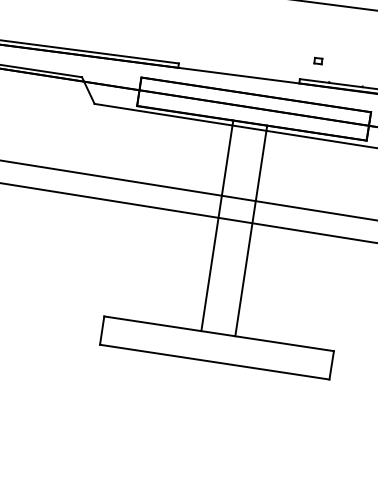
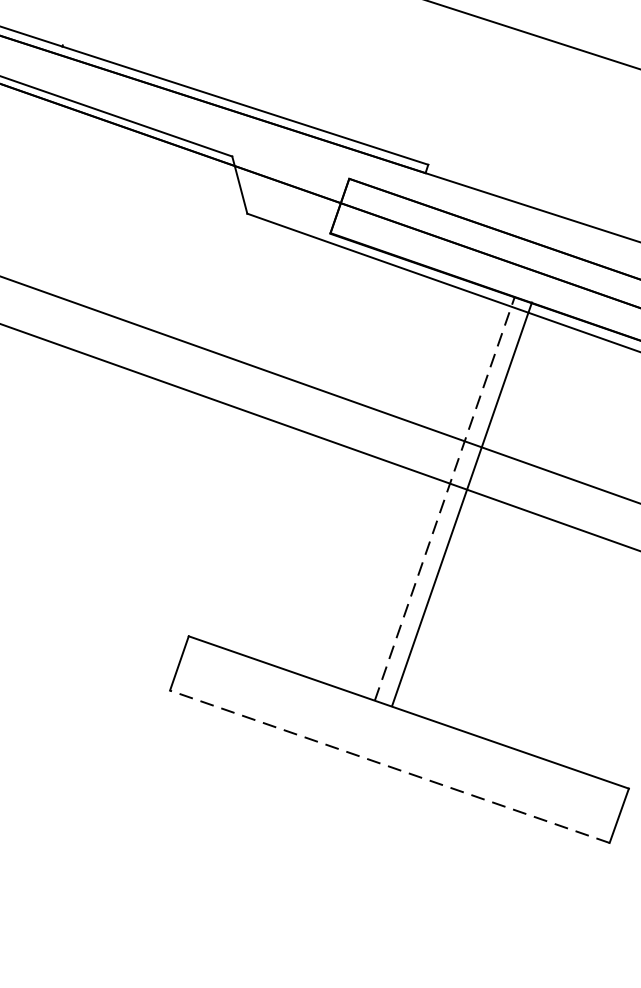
line: (217, 225) -> (445, 498), solid -> dashed
line: (251, 230) -> (462, 503), moved
line: (214, 362) -> (389, 767), solid -> dashed

